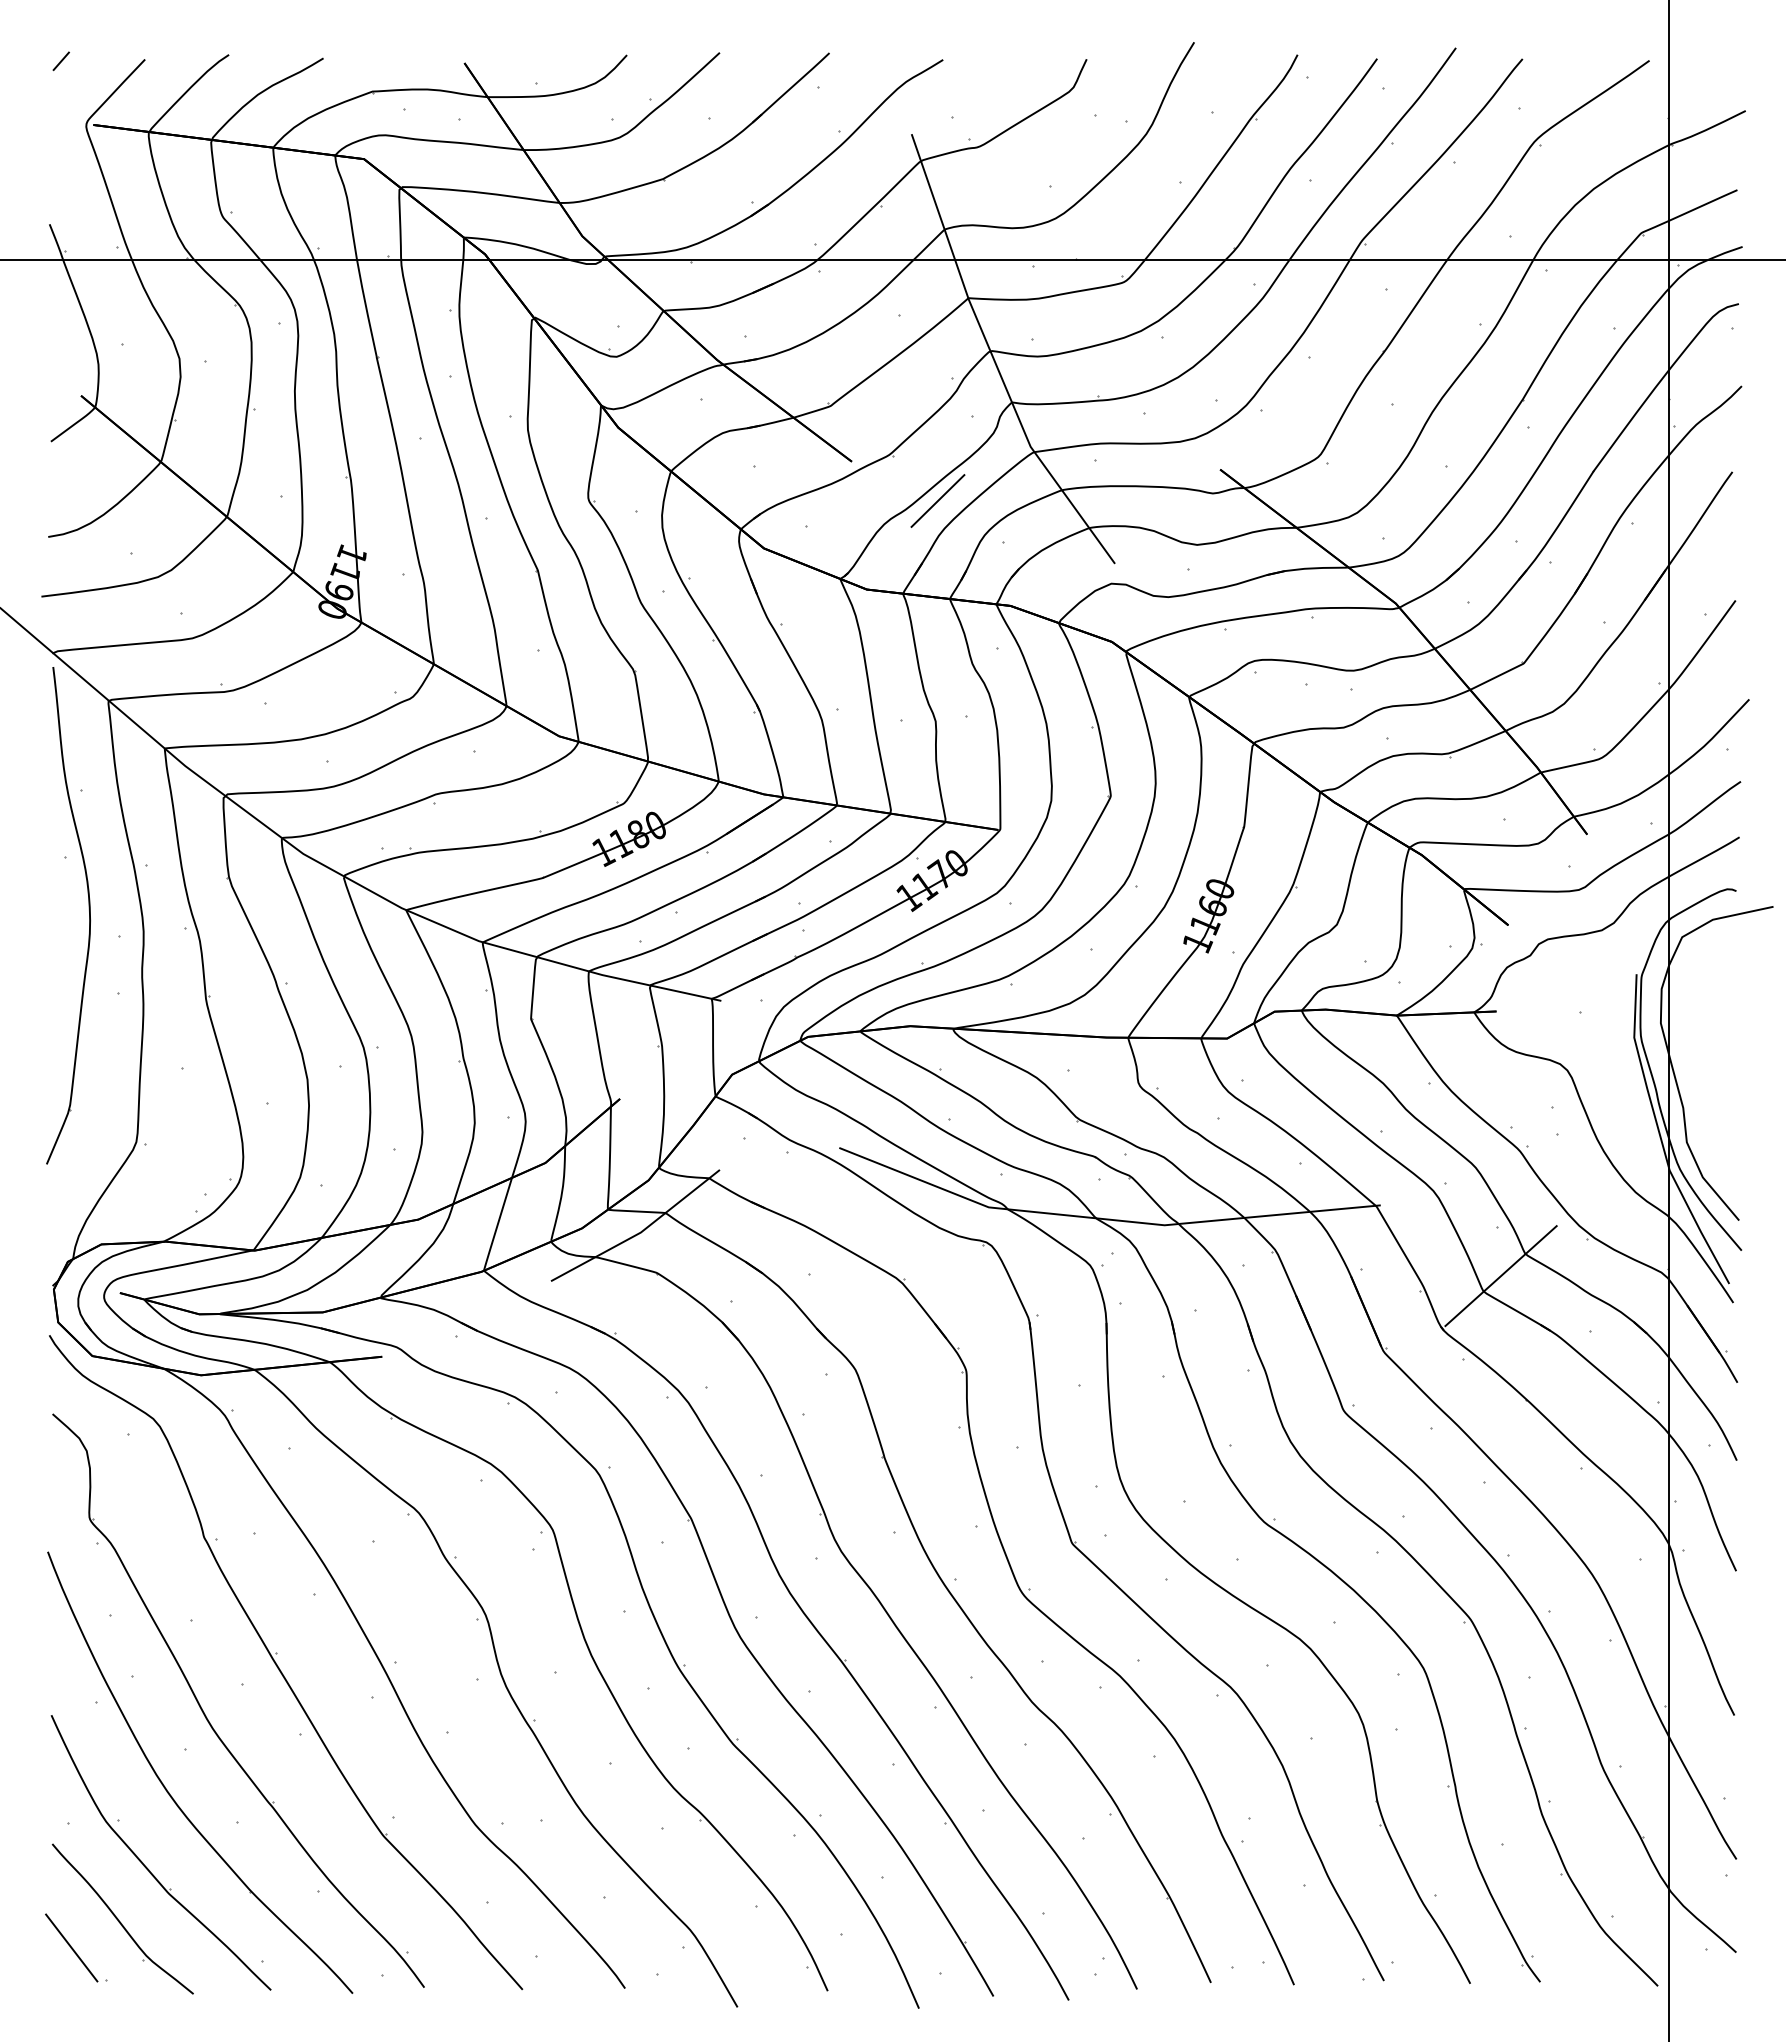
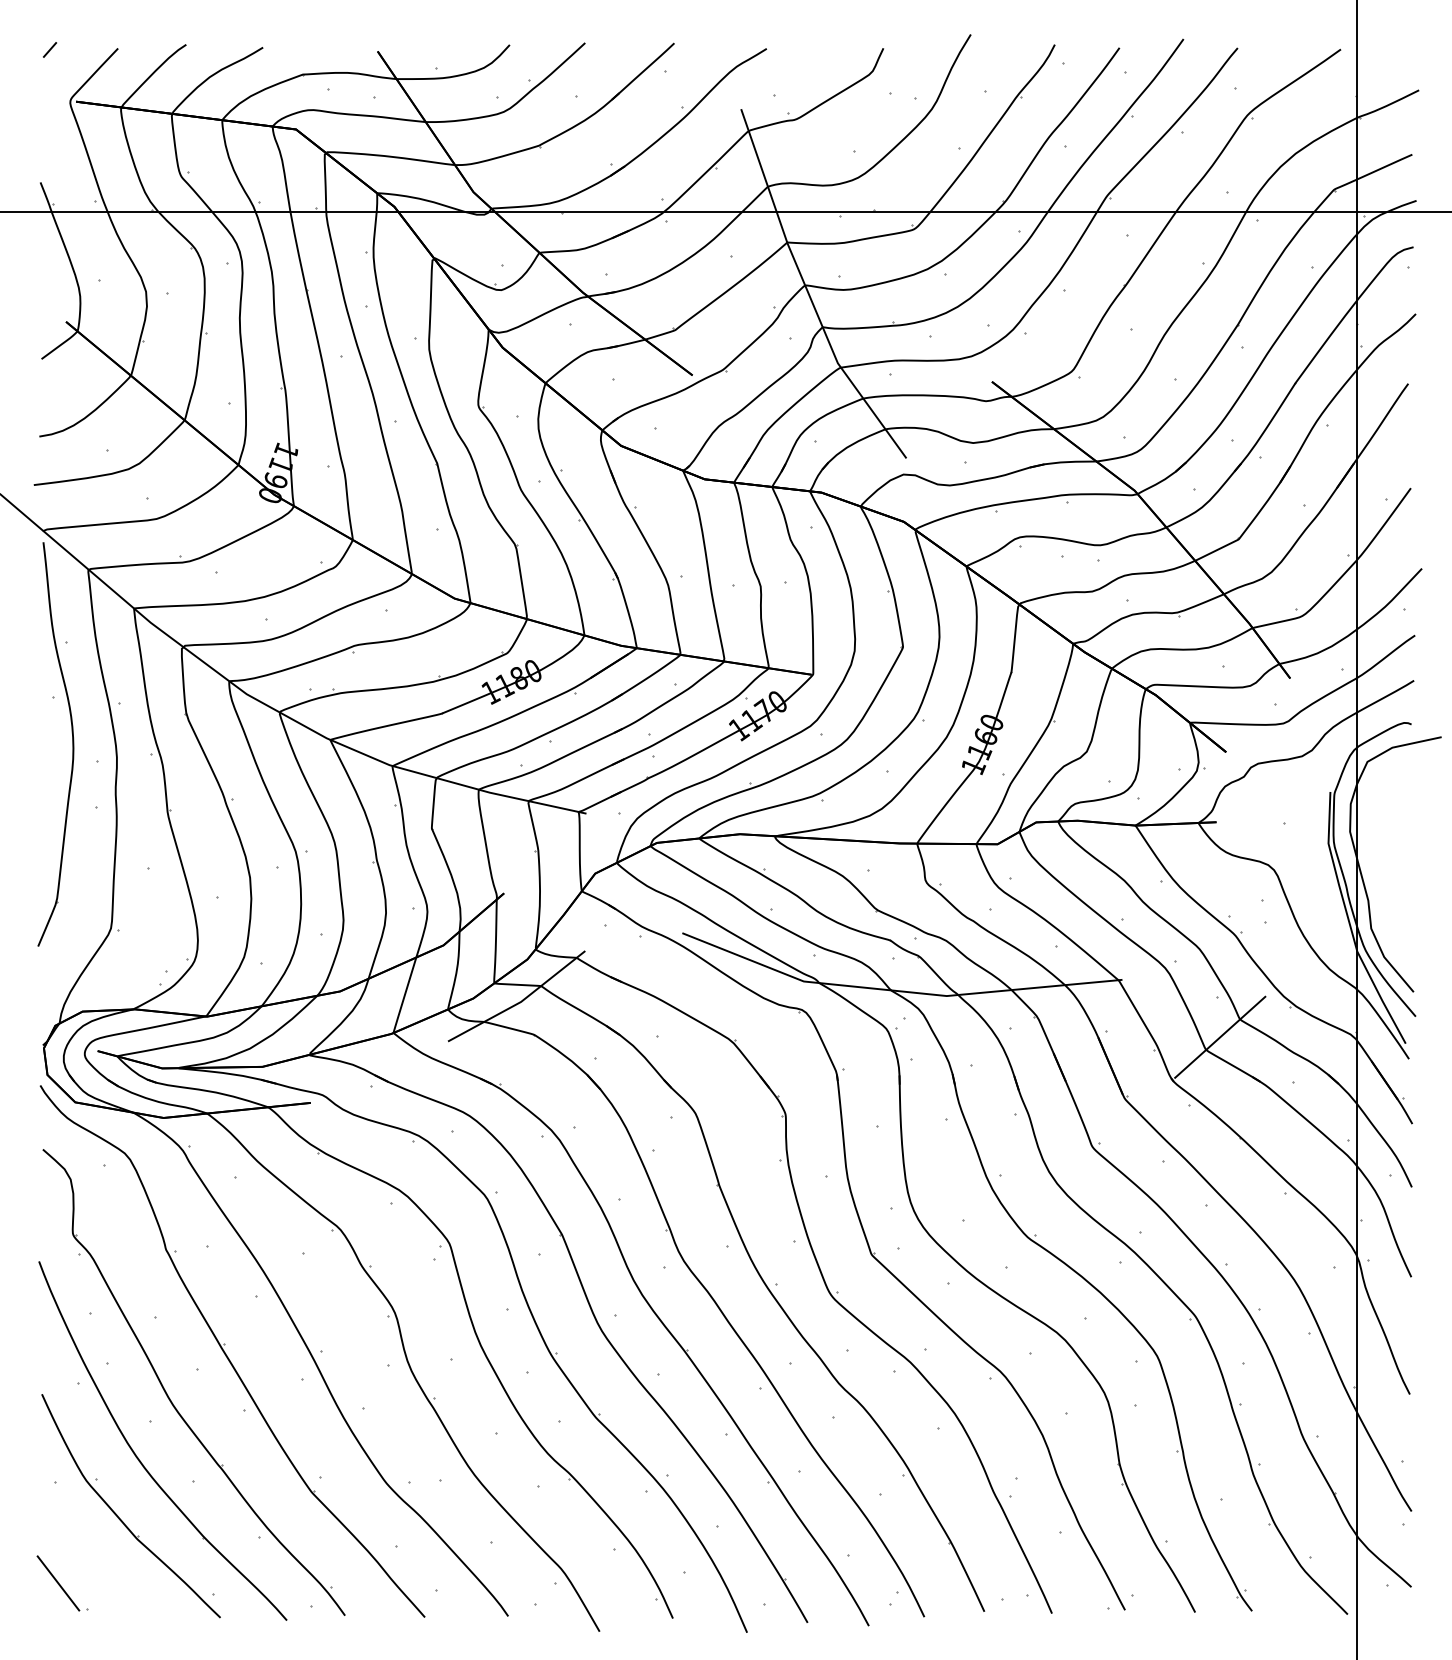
line: (937, 500) -> (762, 406), removed
part: (122, 1918) -> (99, 1559), removed

